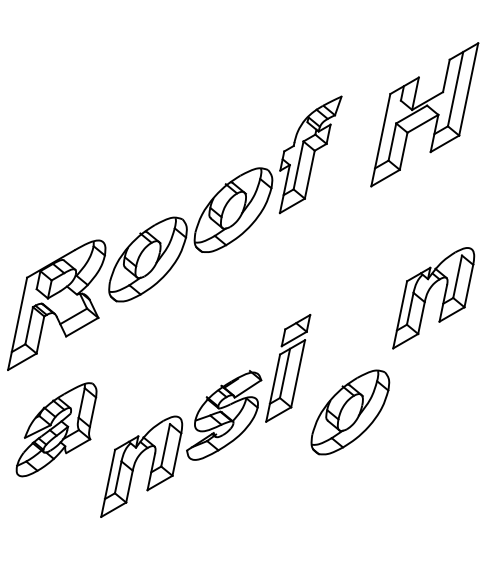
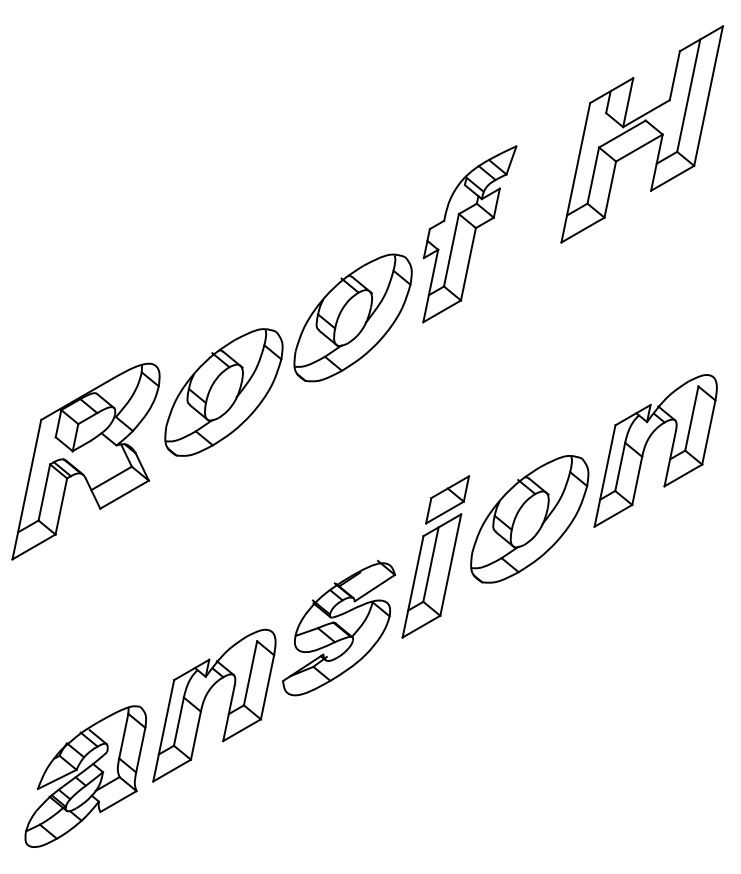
part: (424, 114) -> (641, 133), moved
part: (350, 412) -> (529, 519), moved
part: (56, 429) -> (85, 776), moved

